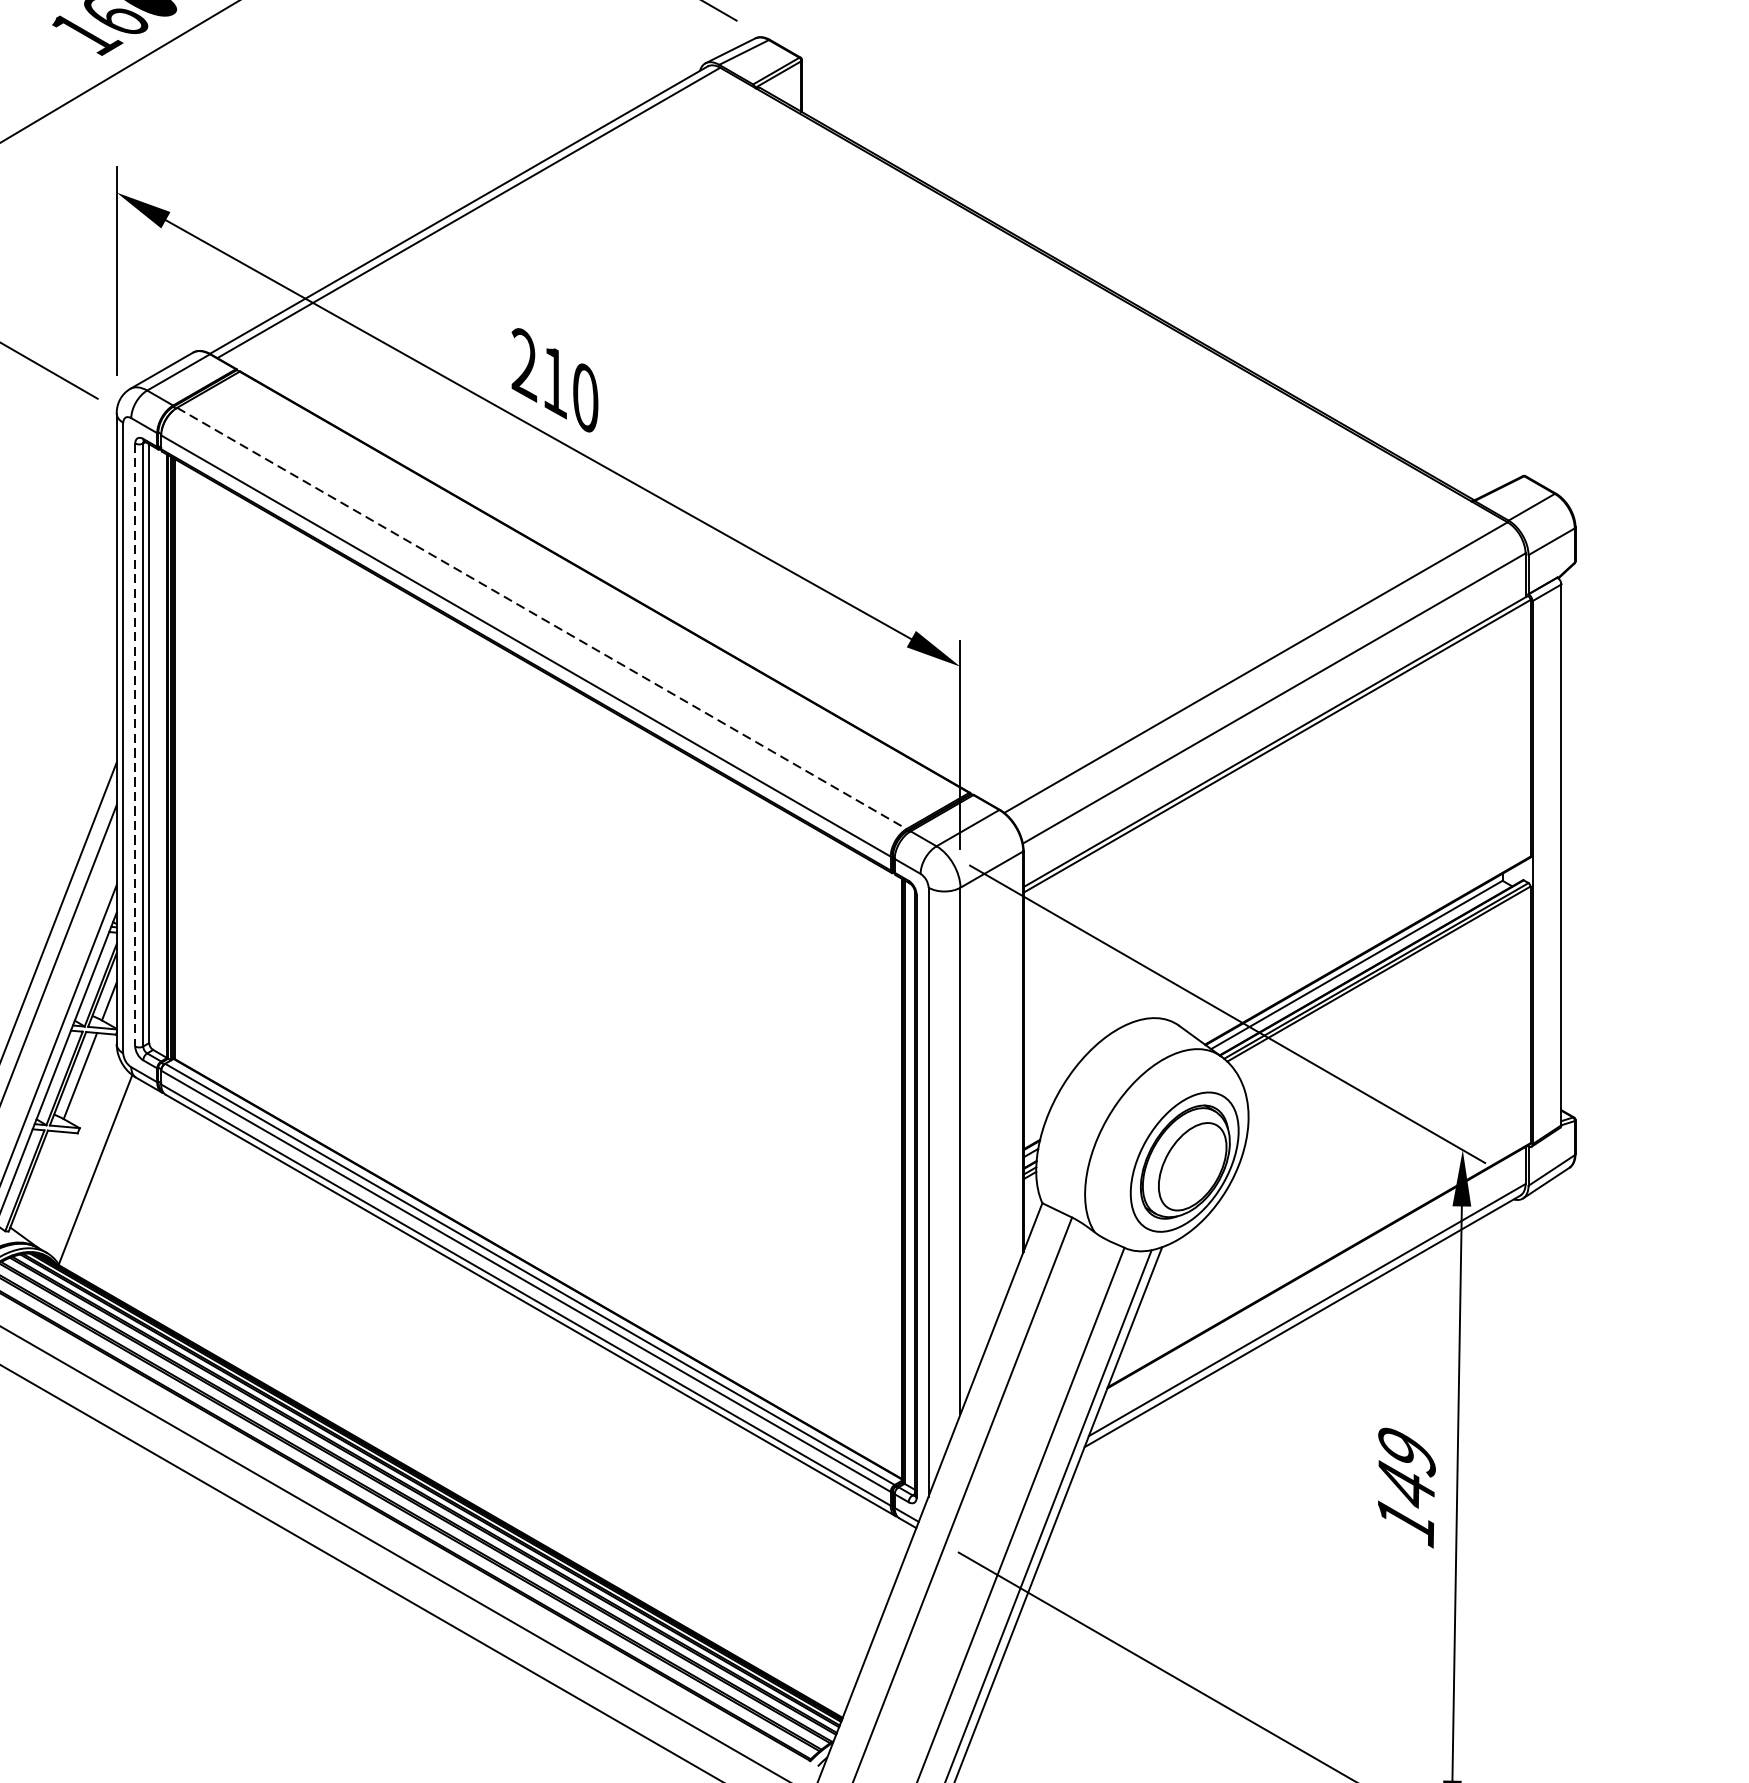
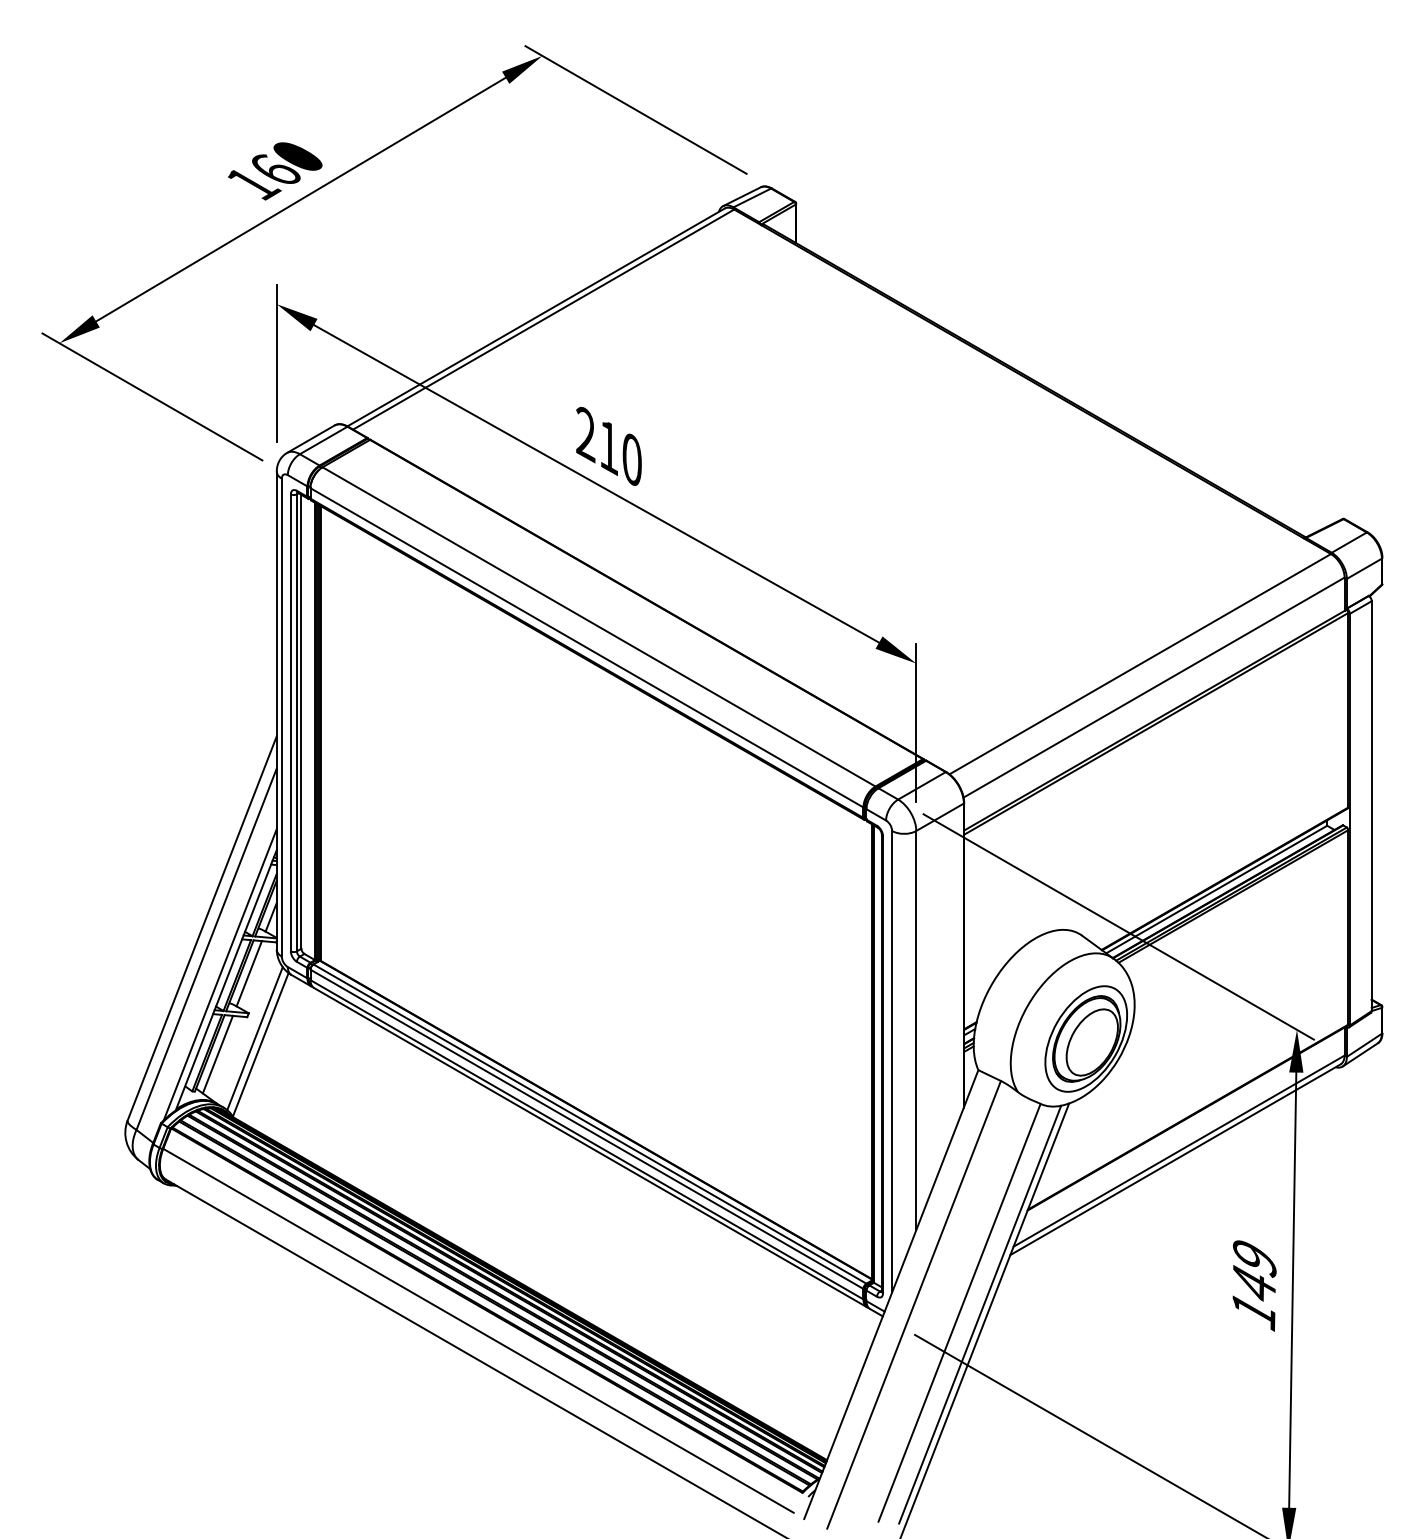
line: (542, 619) -> (599, 627), dashed -> solid
line: (134, 744) -> (290, 722), dashed -> solid
line: (87, 1161) -> (254, 1038), added
line: (38, 1182) -> (217, 1054), added

